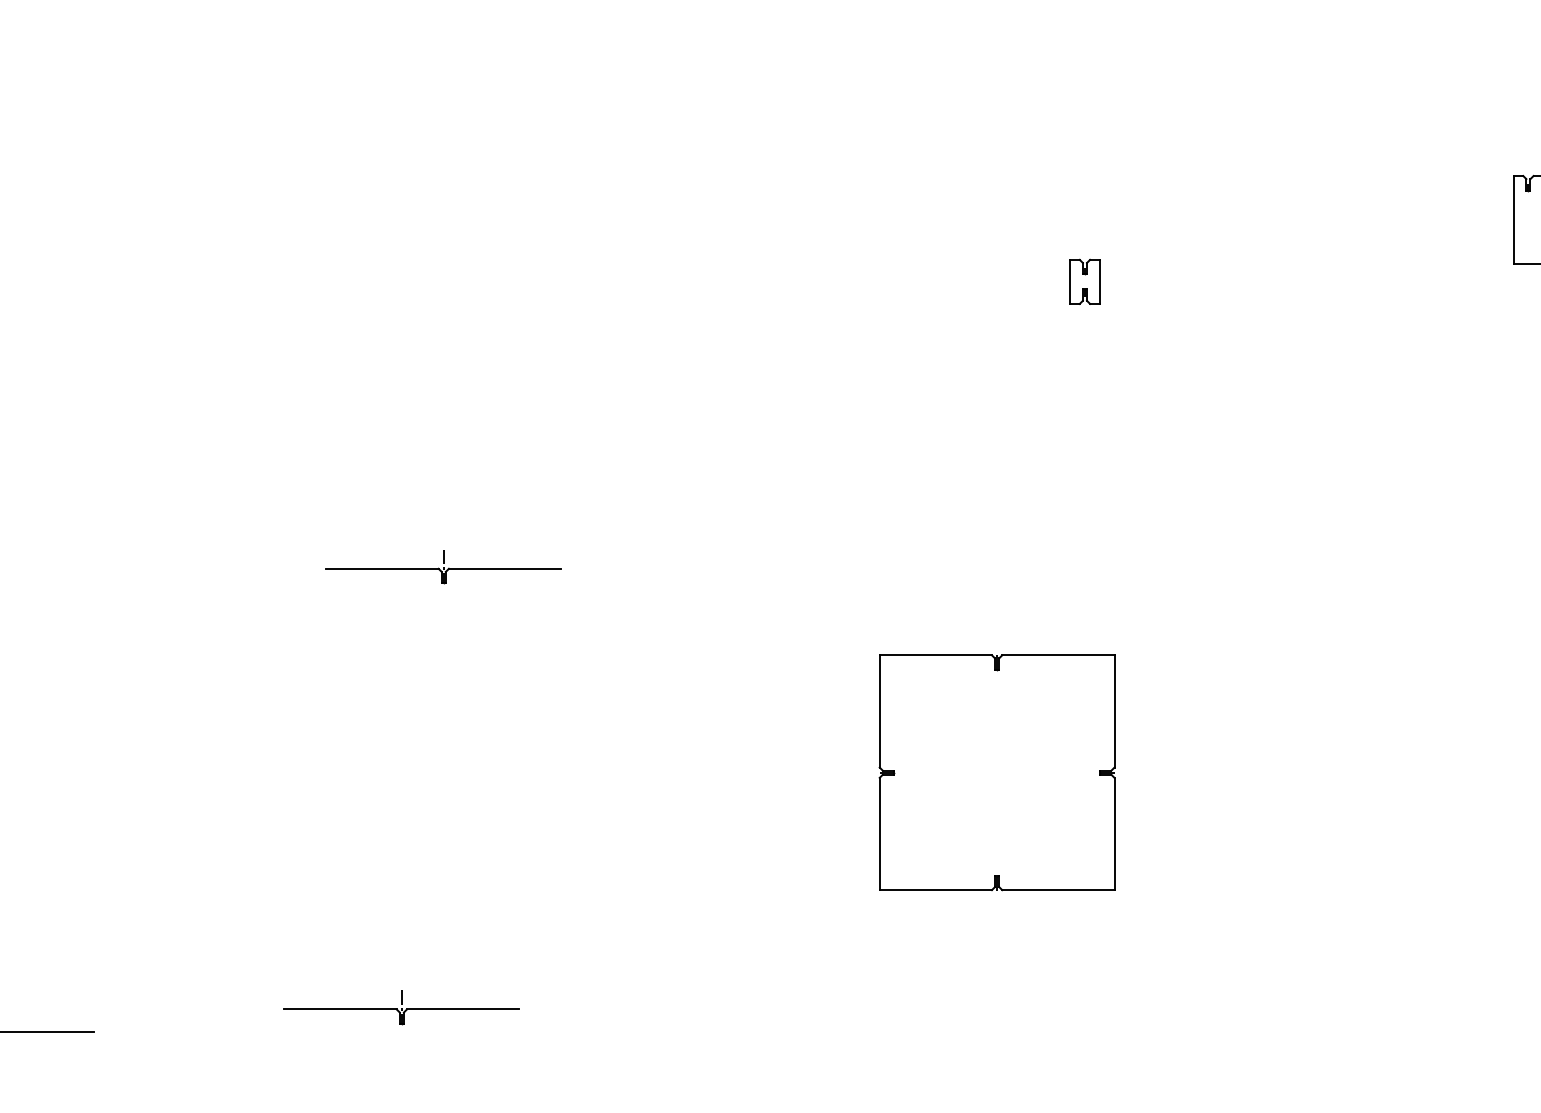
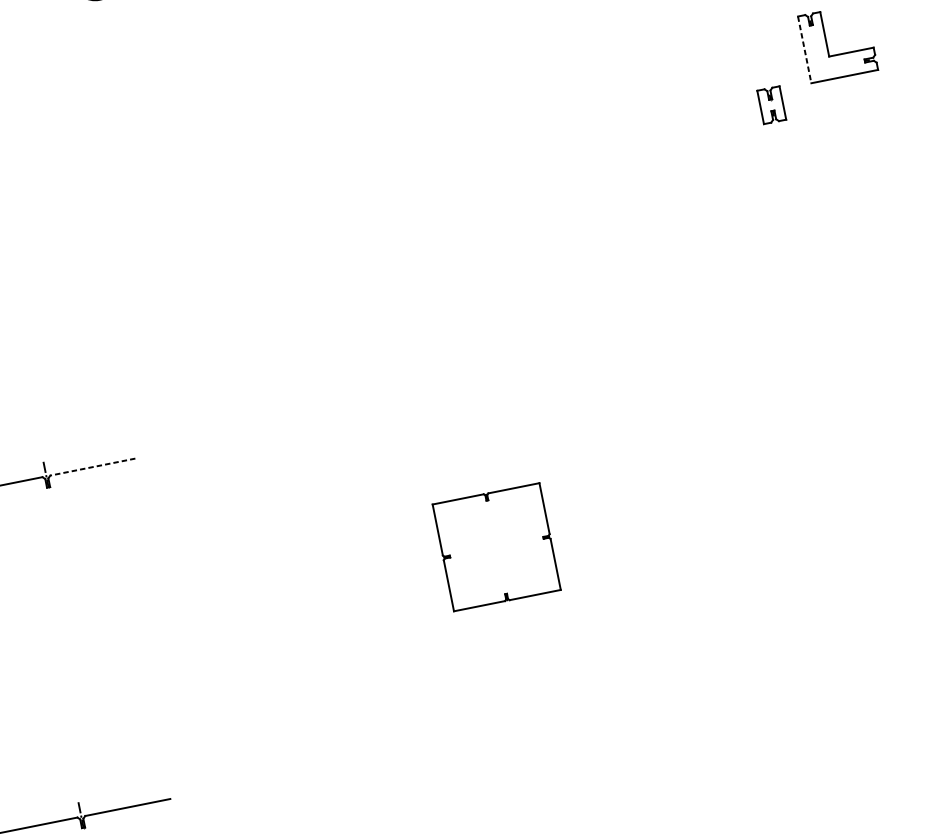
line: (1513, 220) -> (804, 50), solid -> dashed
part: (1084, 281) -> (771, 105), moved
line: (504, 568) -> (92, 466), solid -> dashed
part: (996, 772) -> (496, 547), size x0.6

